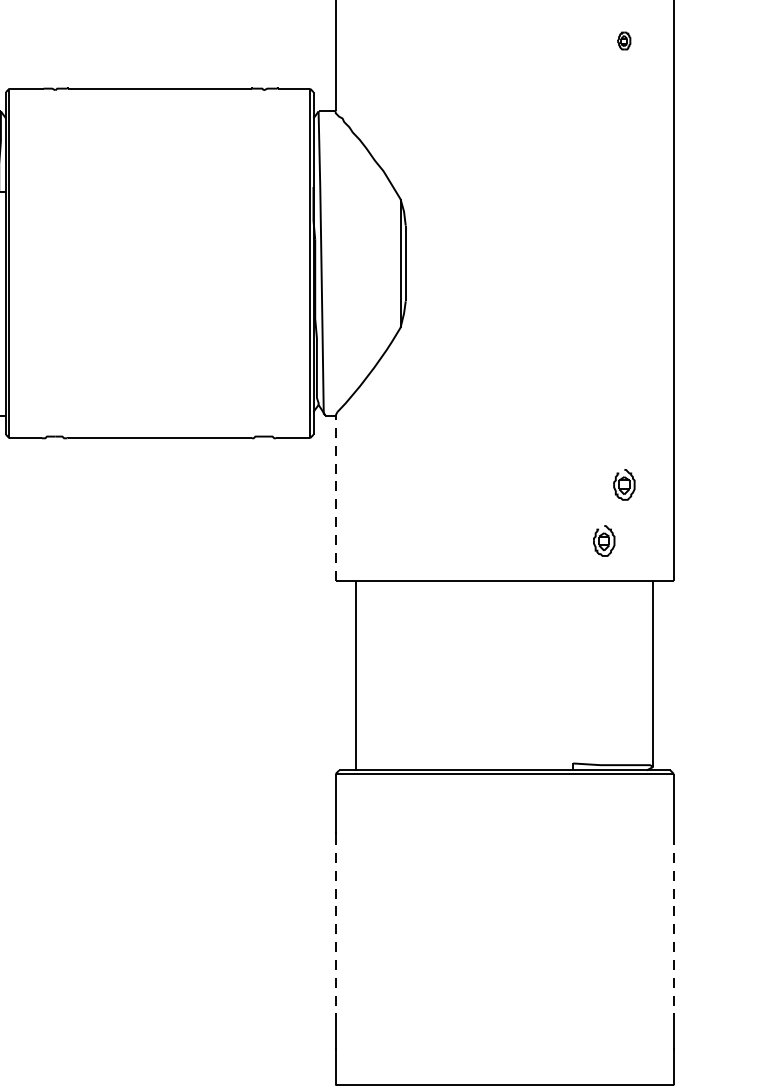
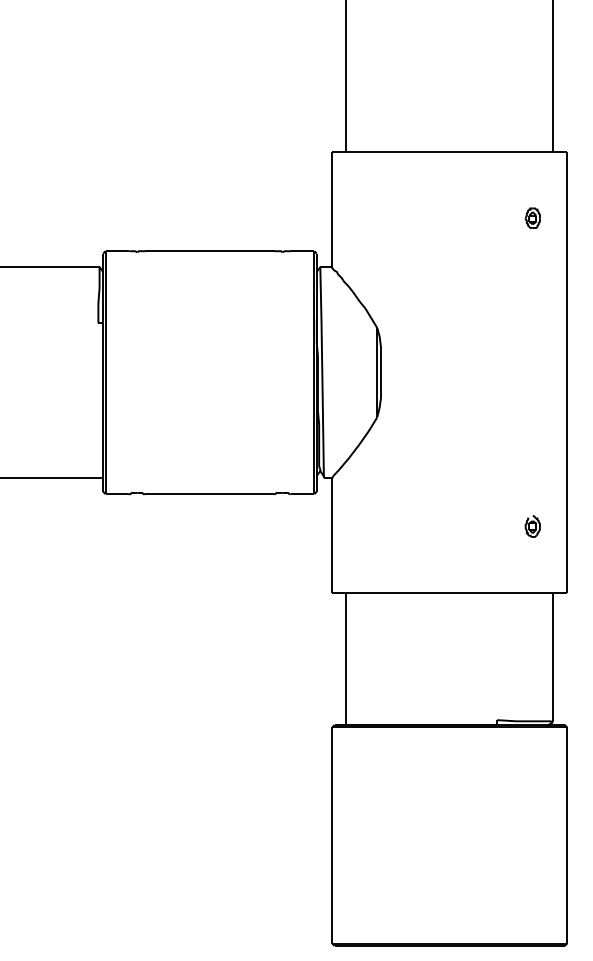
part: (623, 40) -> (532, 217), size x1.67
line: (336, 497) -> (332, 535), dashed -> solid
part: (603, 540) -> (518, 565), removed
line: (336, 929) -> (332, 835), dashed -> solid
line: (674, 929) -> (567, 835), dashed -> solid

